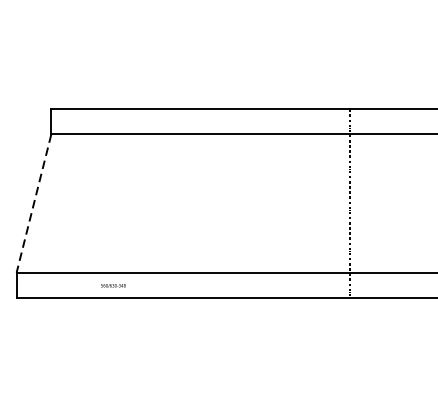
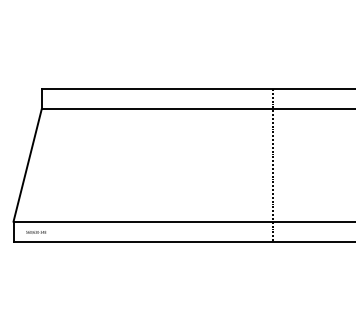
line: (33, 203) -> (27, 165), dashed -> solid
line: (350, 203) -> (272, 165), moved
text: (112, 285) -> (35, 232), moved

